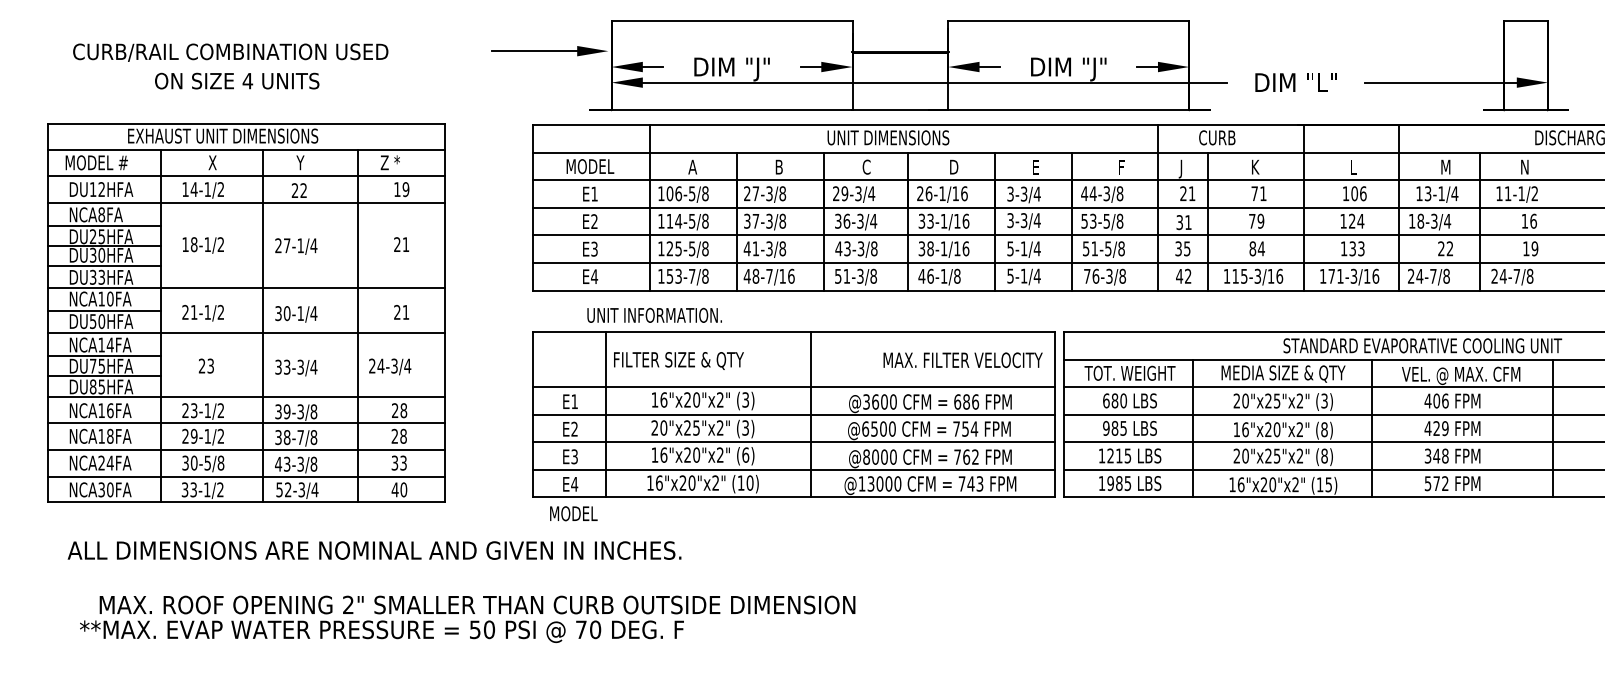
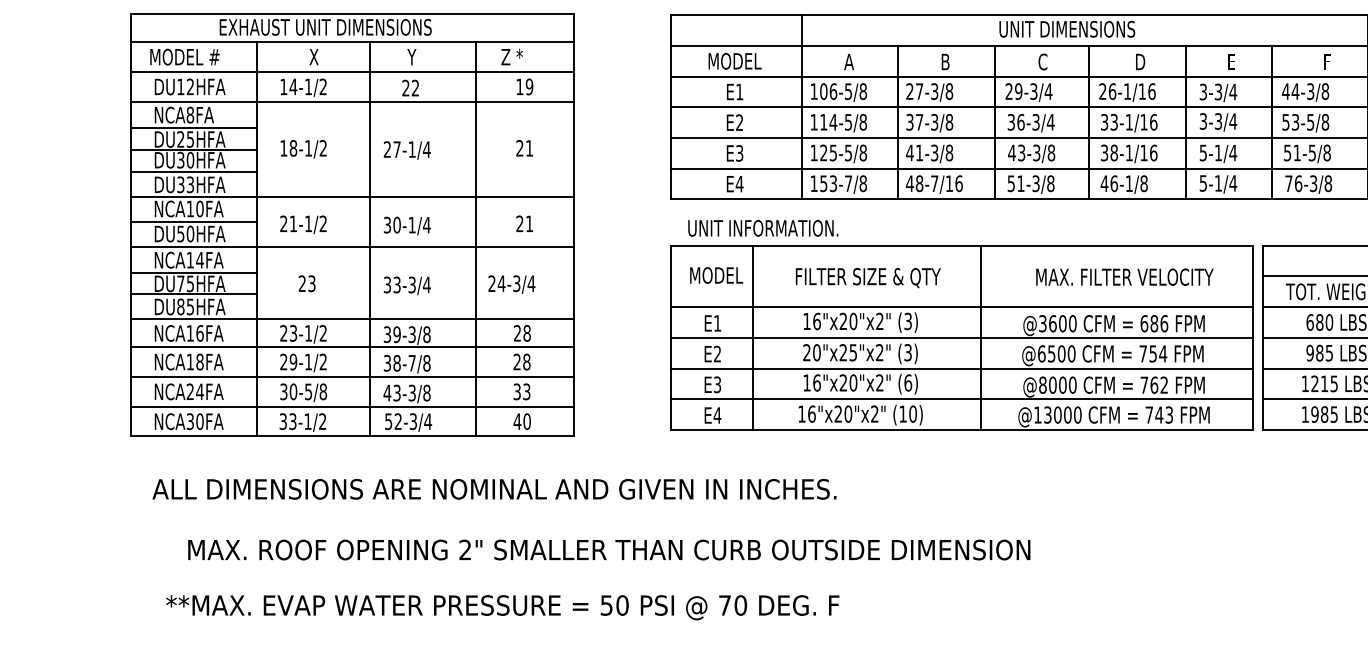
text: (654, 314) -> (763, 227), moved
text: (678, 360) -> (867, 277), moved
text: (962, 360) -> (1124, 277), moved
text: (573, 513) -> (716, 275), moved
text: (381, 631) -> (502, 607), moved

